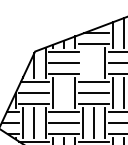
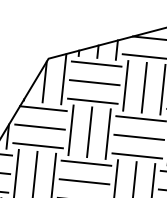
line: (82, 63) -> (124, 86), added
line: (94, 63) -> (144, 88), added
line: (64, 92) -> (90, 131), added

